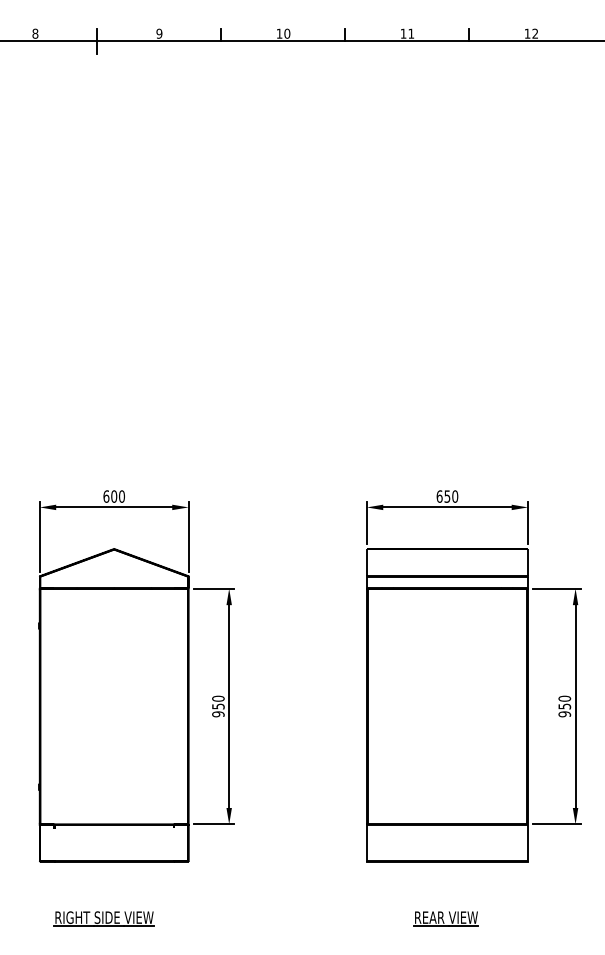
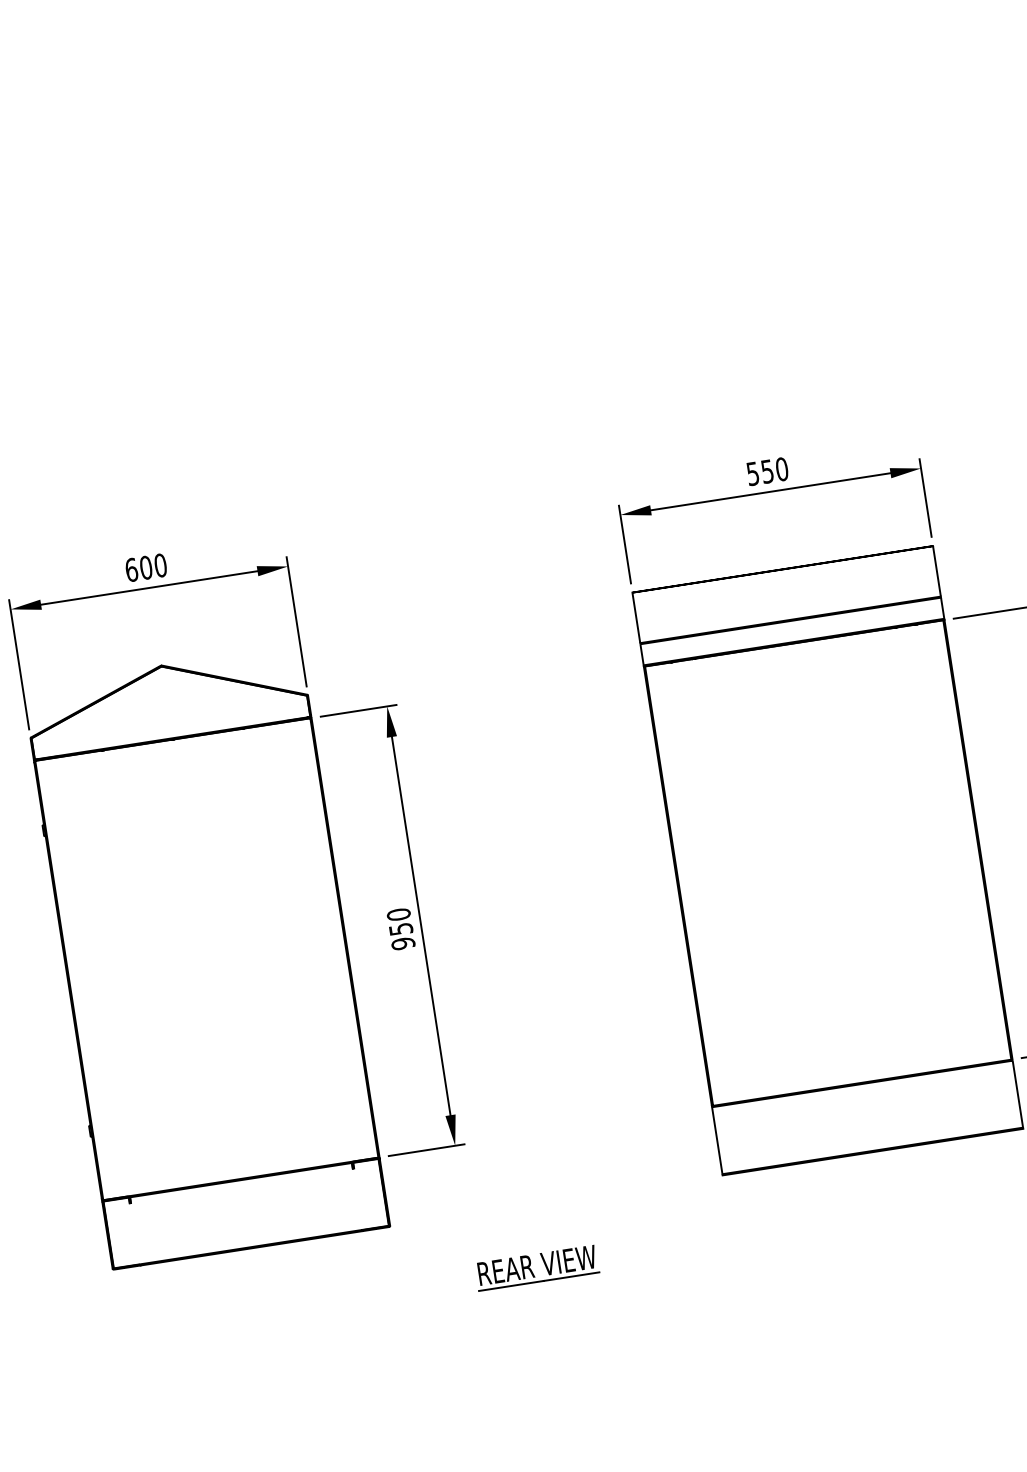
text: (439, 496) -> (752, 473), 650 -> 550
part: (103, 918) -> (248, 1357), removed
part: (445, 918) -> (535, 1267), moved

